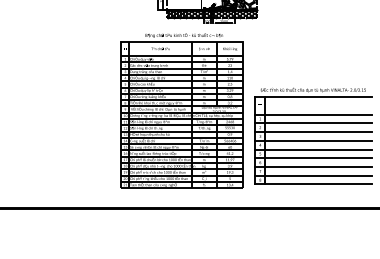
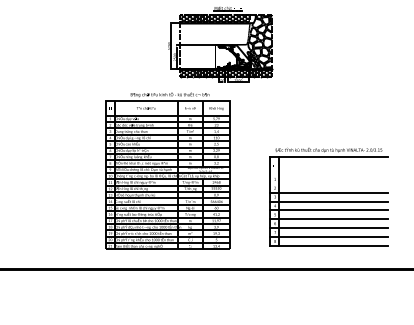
part: (181, 110) -> (167, 170), moved
line: (312, 114) -> (328, 174), removed
line: (312, 123) -> (328, 183), removed

